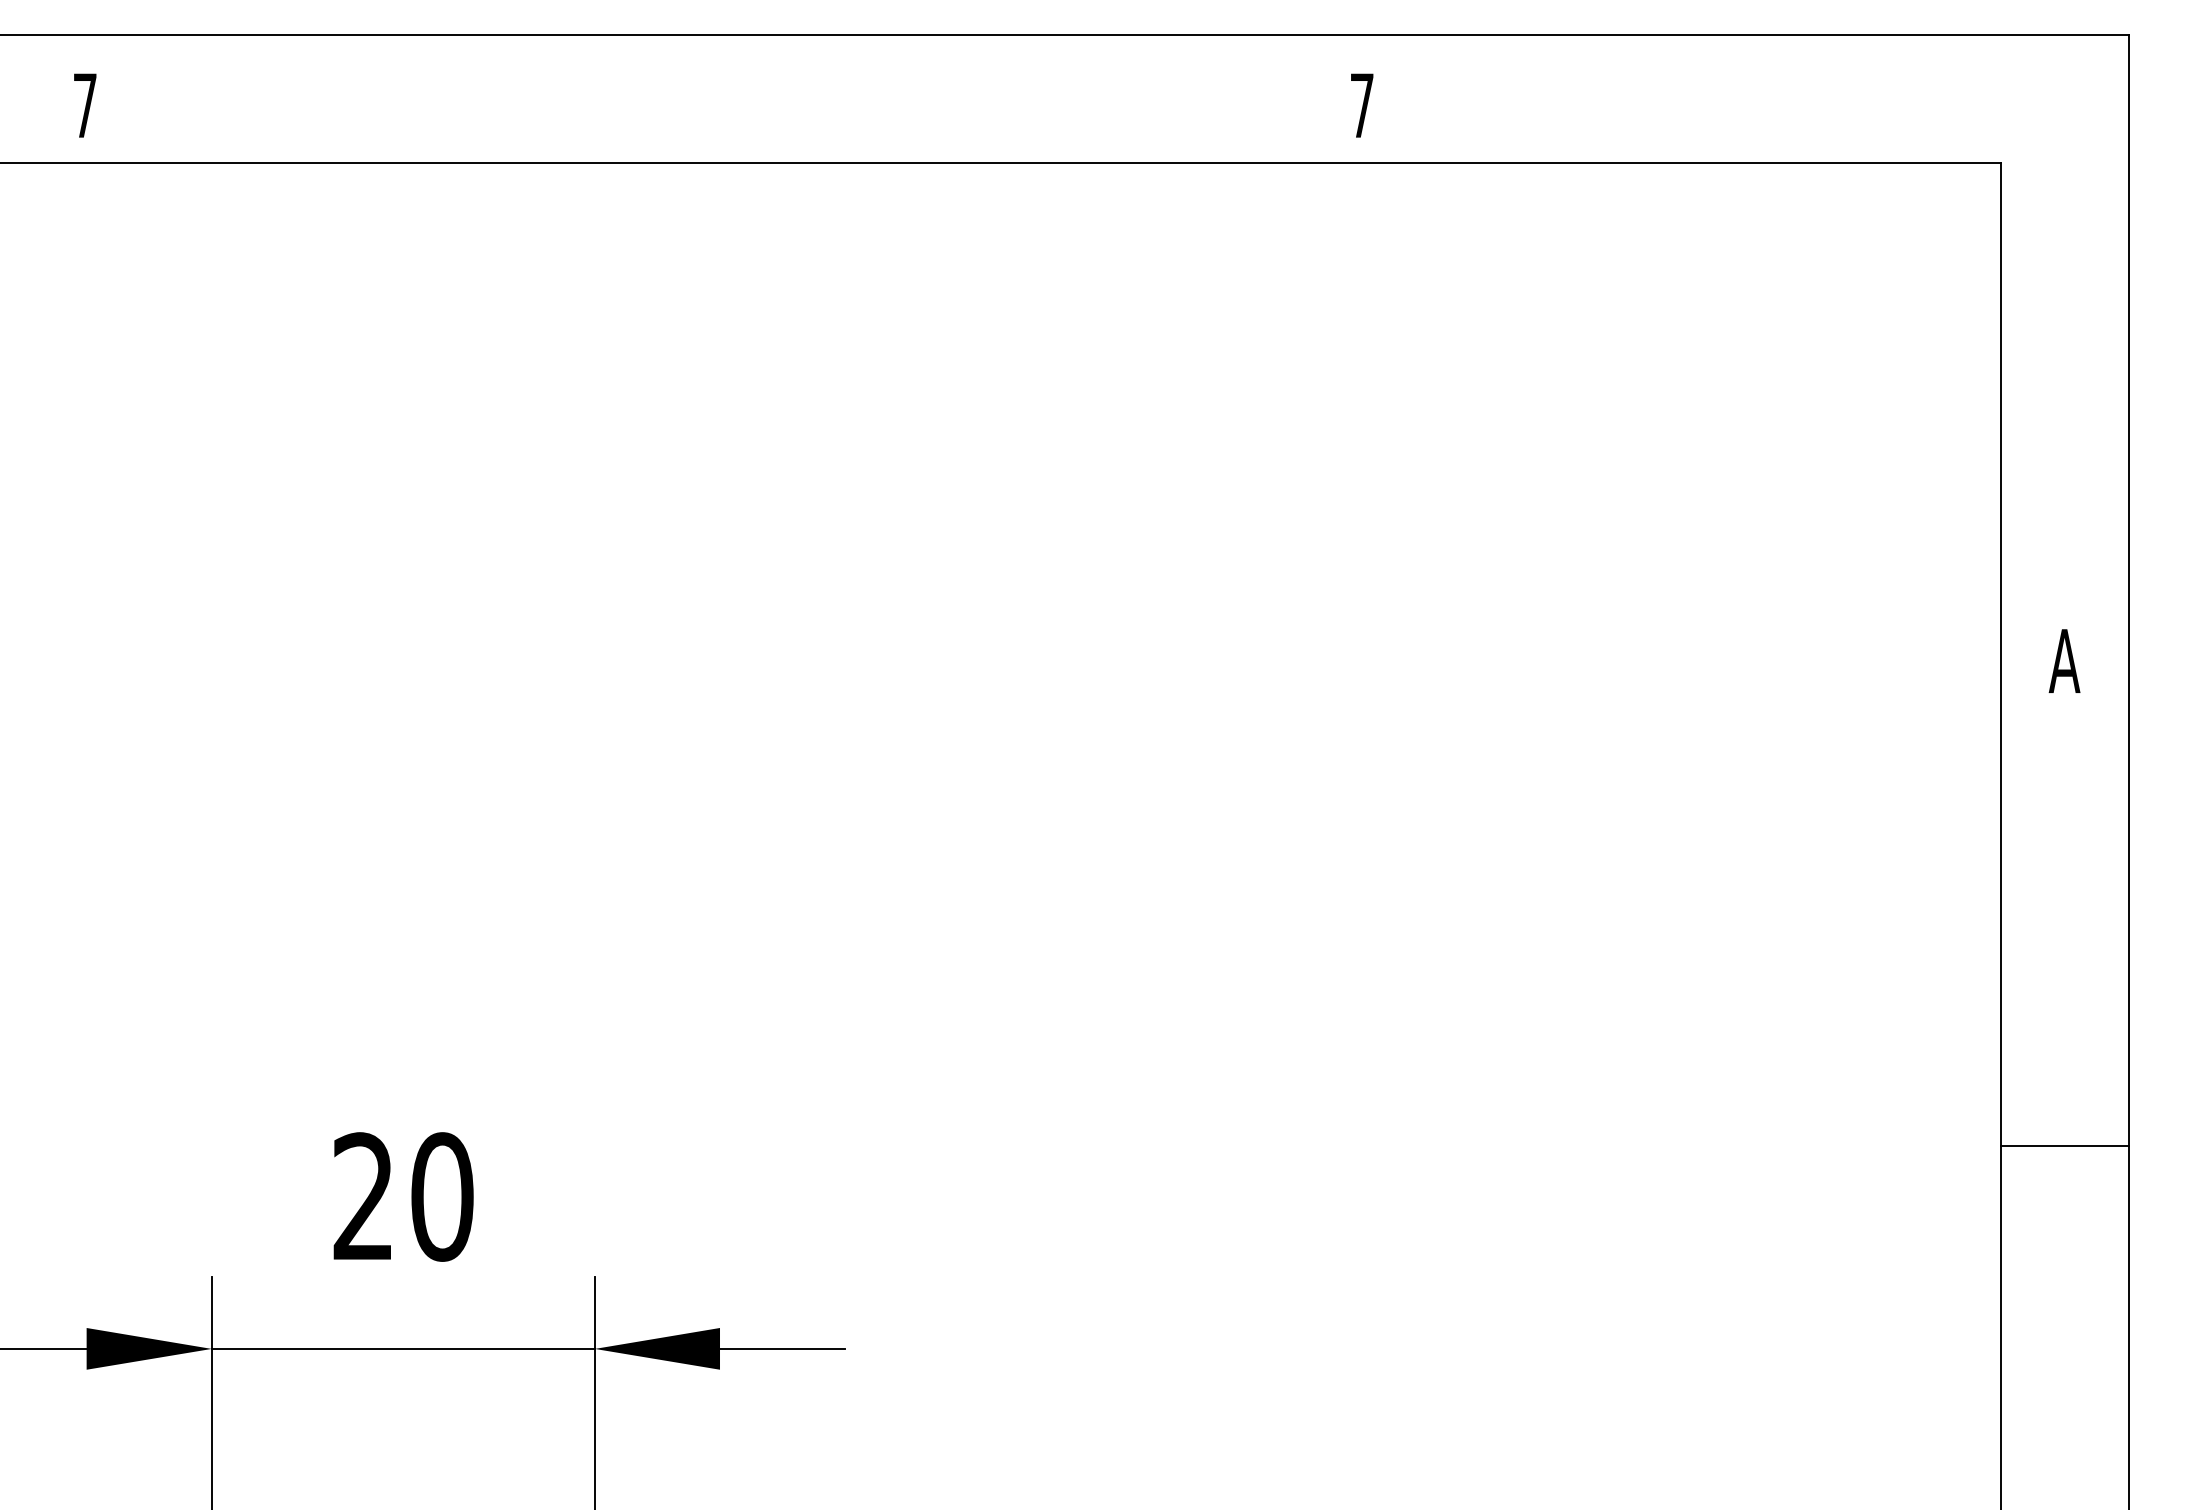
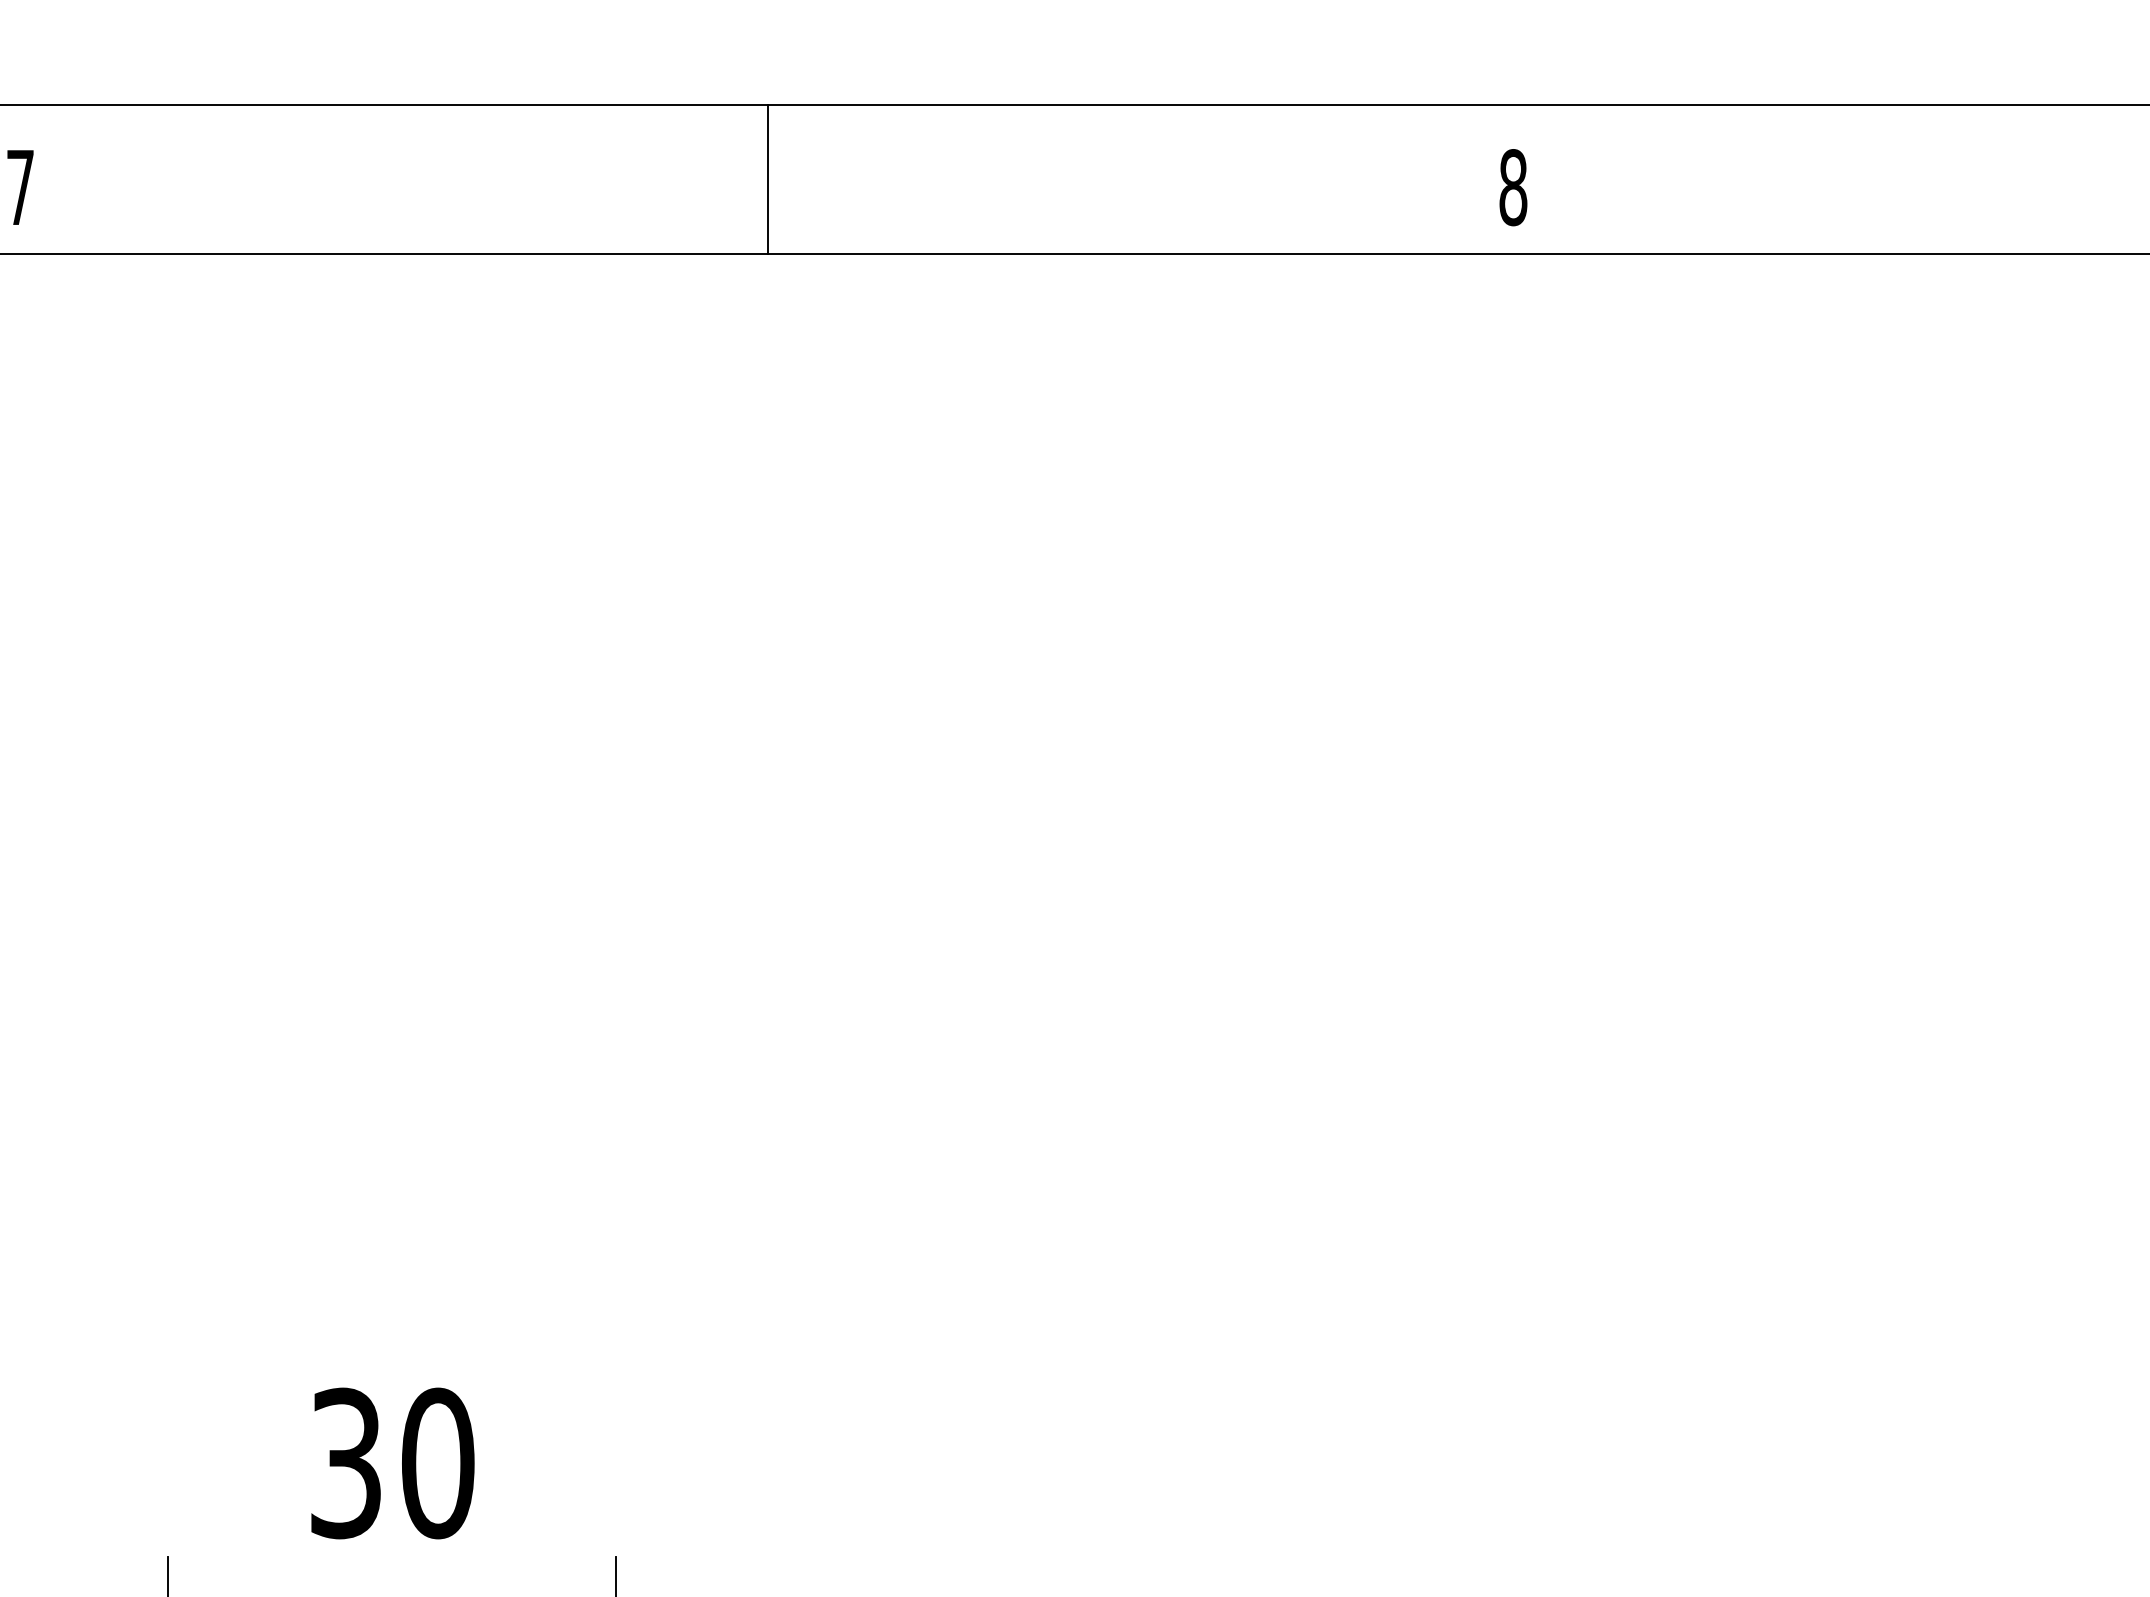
line: (724, 98) -> (767, 179), added
text: (1362, 105) -> (1513, 187), 7 -> 8
text: (363, 1196) -> (345, 1462), 20 -> 30

